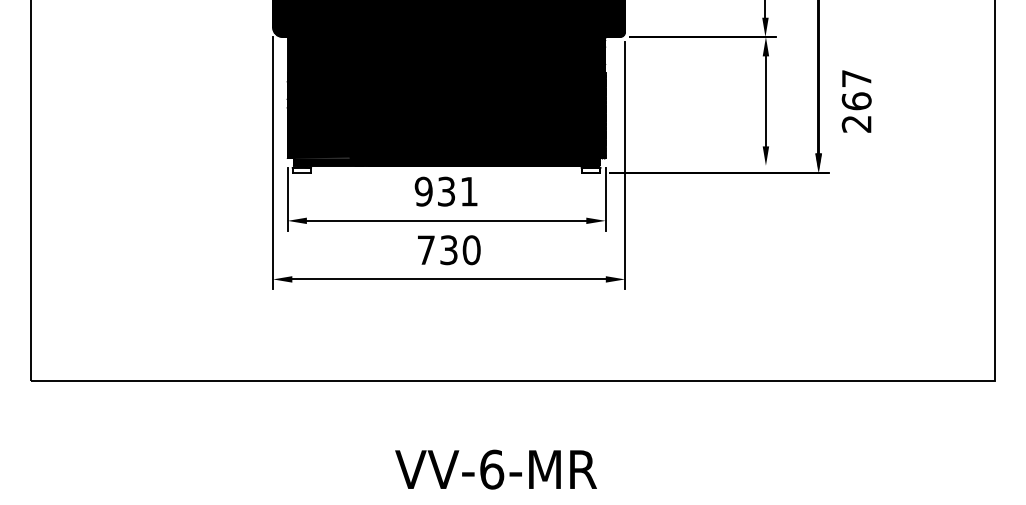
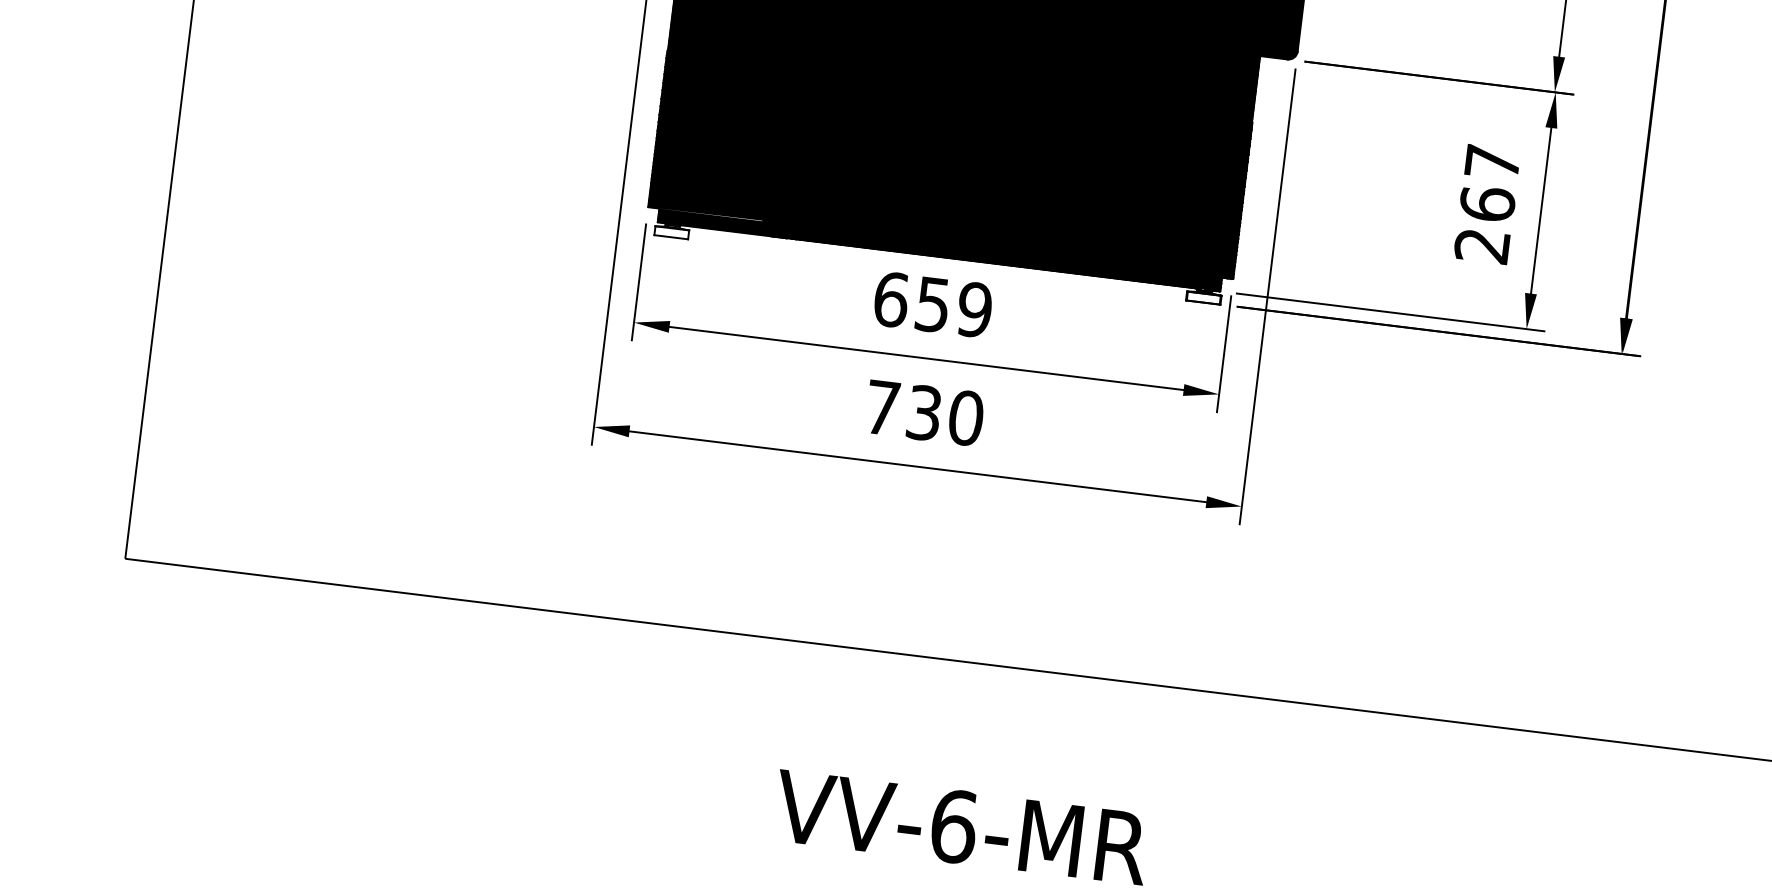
text: (856, 101) -> (1486, 204), moved
line: (691, 165) -> (1389, 311), added
text: (446, 191) -> (933, 304), 931 -> 659

